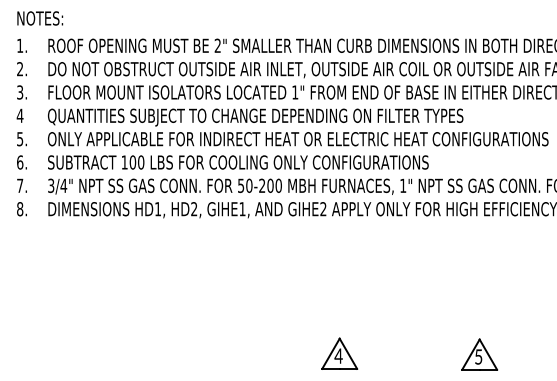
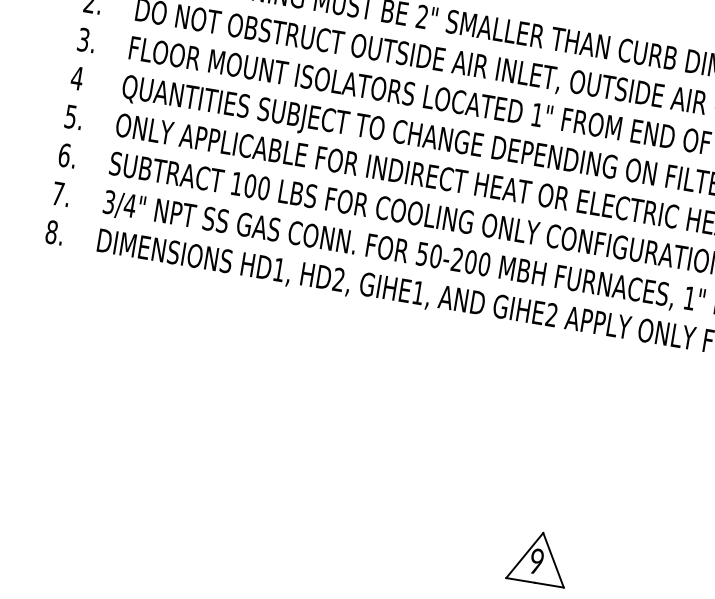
text: (338, 355) -> (536, 560), 4 -> 9

